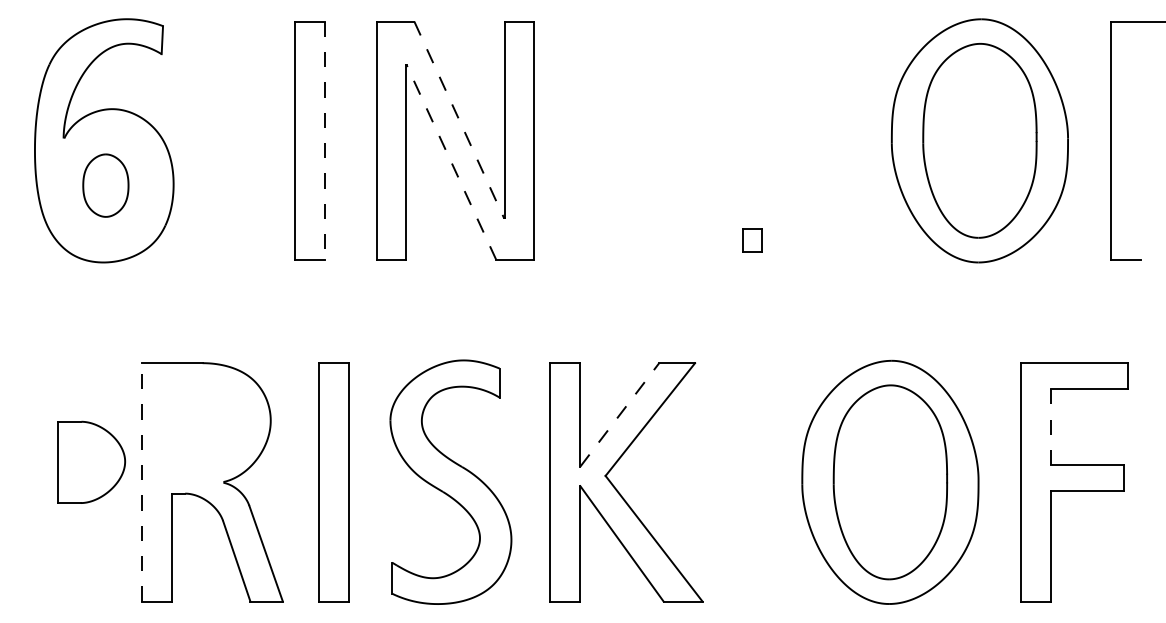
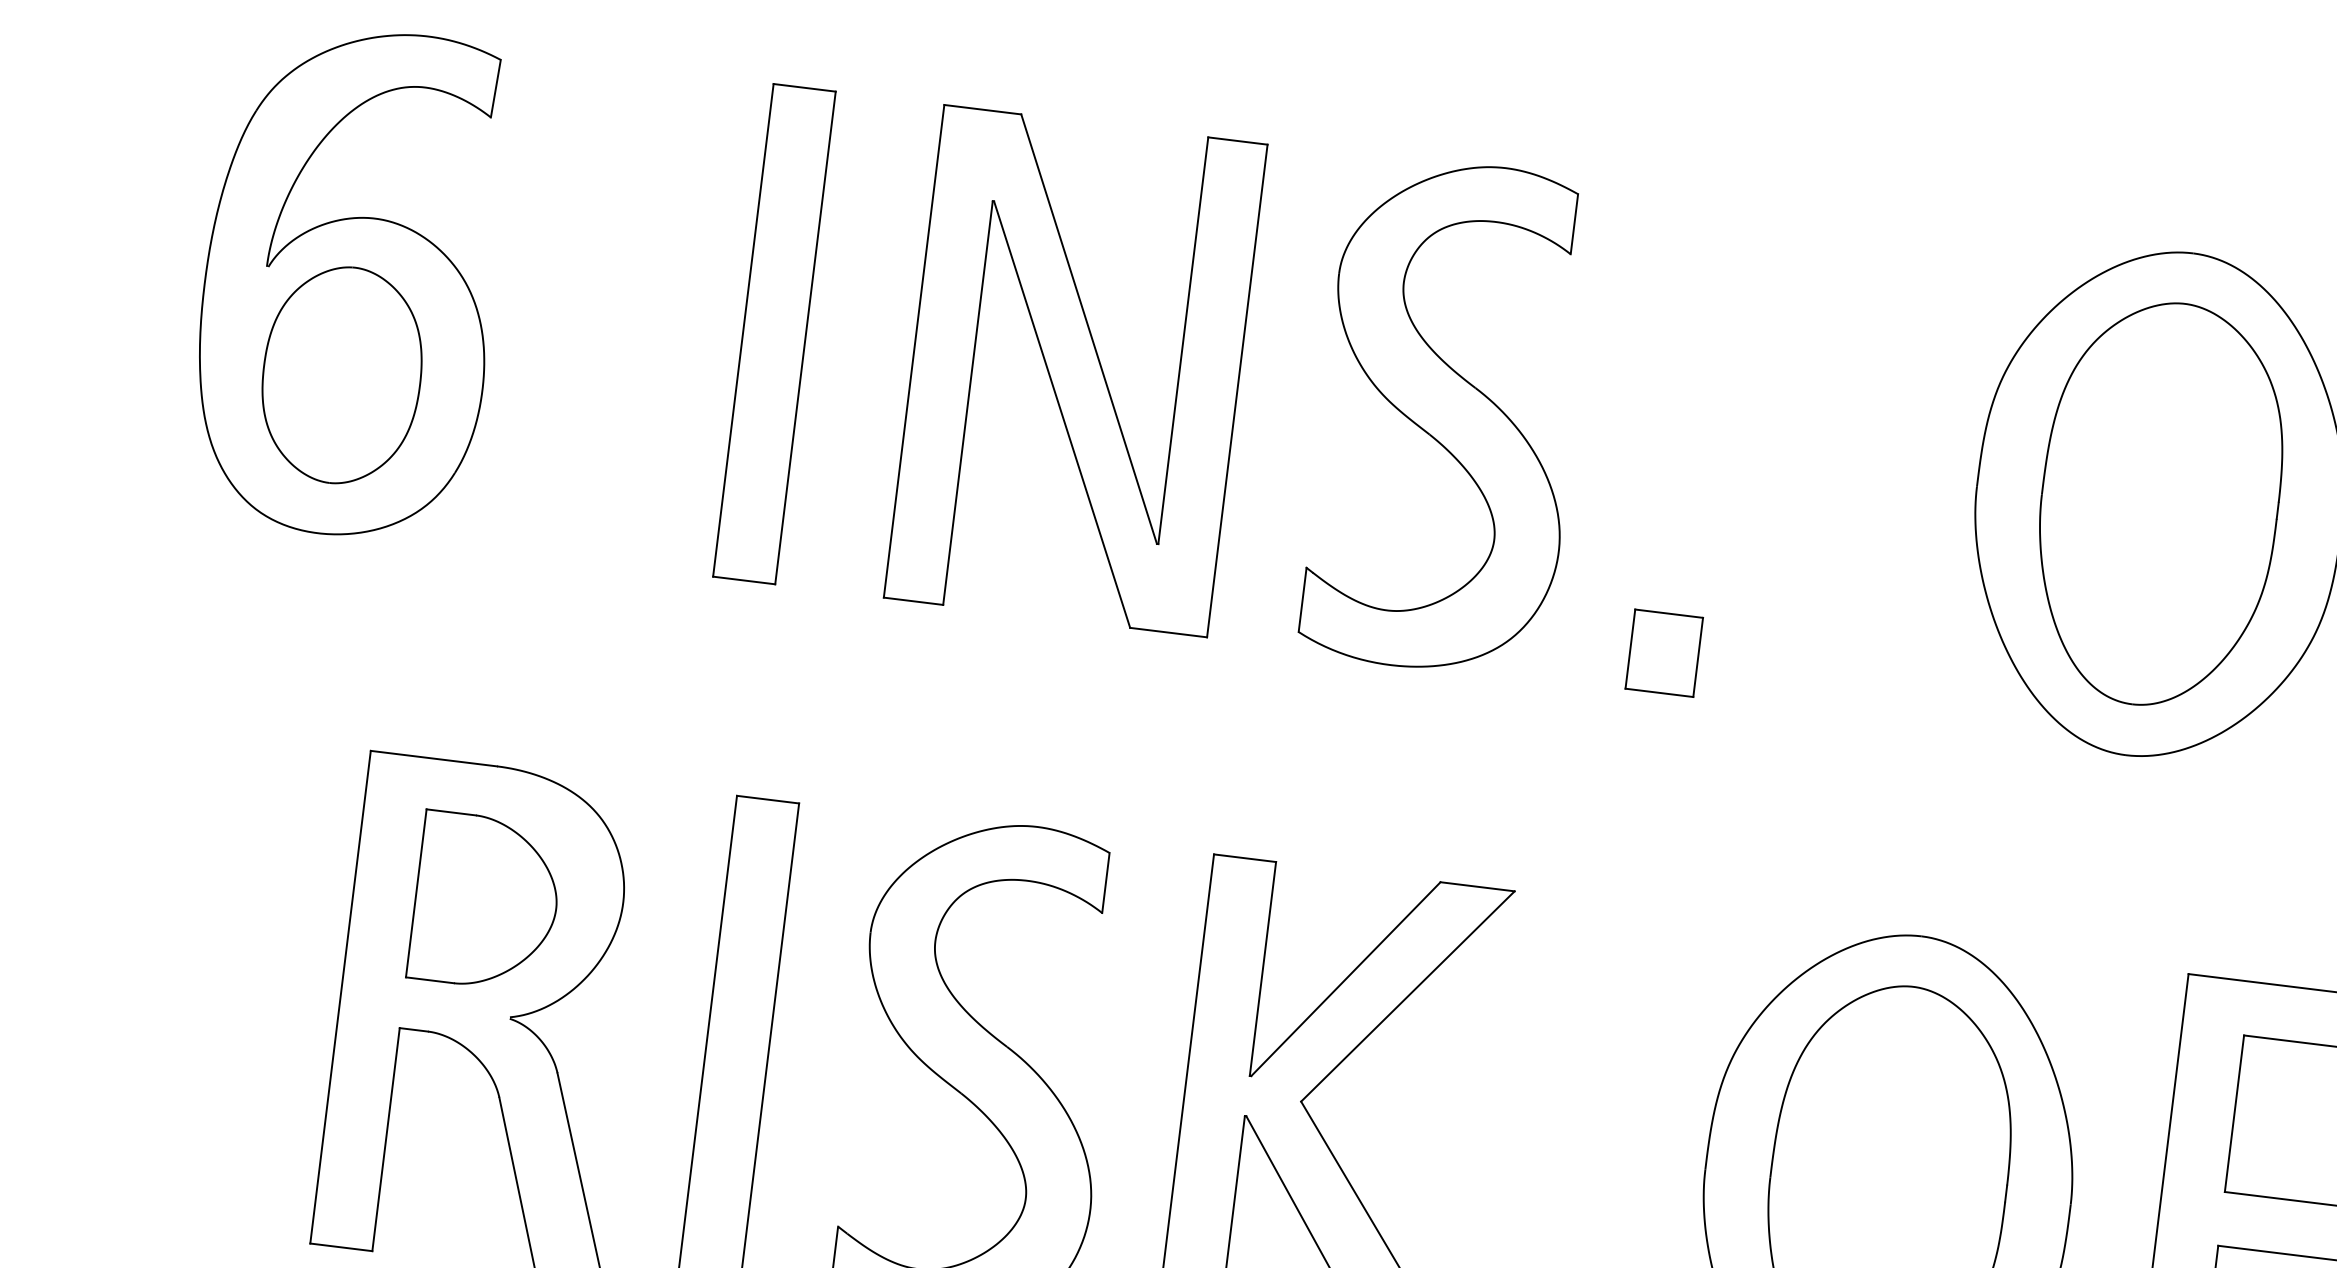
line: (459, 120) -> (1089, 330), dashed -> solid
part: (635, 140) -> (1448, 416), added
line: (324, 141) -> (805, 339), dashed -> solid
line: (451, 162) -> (1062, 414), dashed -> solid
part: (105, 185) -> (341, 374), size x1.67
part: (752, 240) -> (1664, 652), size x1.67
line: (620, 414) -> (1347, 978), dashed -> solid
line: (1051, 427) -> (2234, 1114), dashed -> solid
part: (91, 461) -> (486, 900), moved
line: (141, 481) -> (340, 995), dashed -> solid

